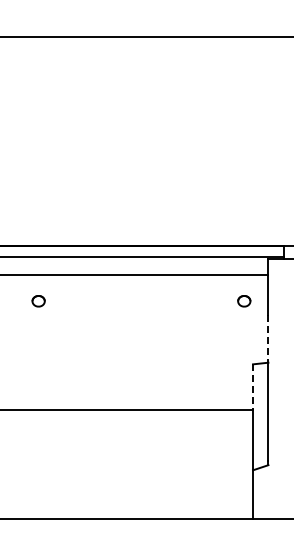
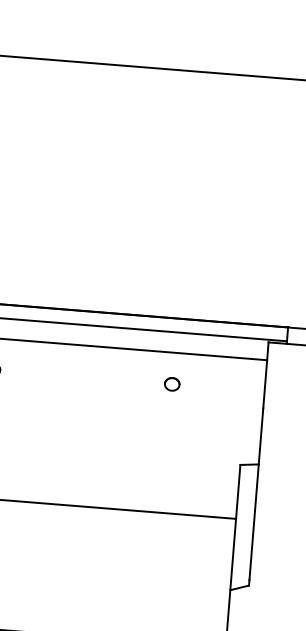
part: (244, 301) -> (172, 384), moved
line: (268, 338) -> (261, 435), dashed -> solid
line: (253, 387) -> (238, 492), dashed -> solid

